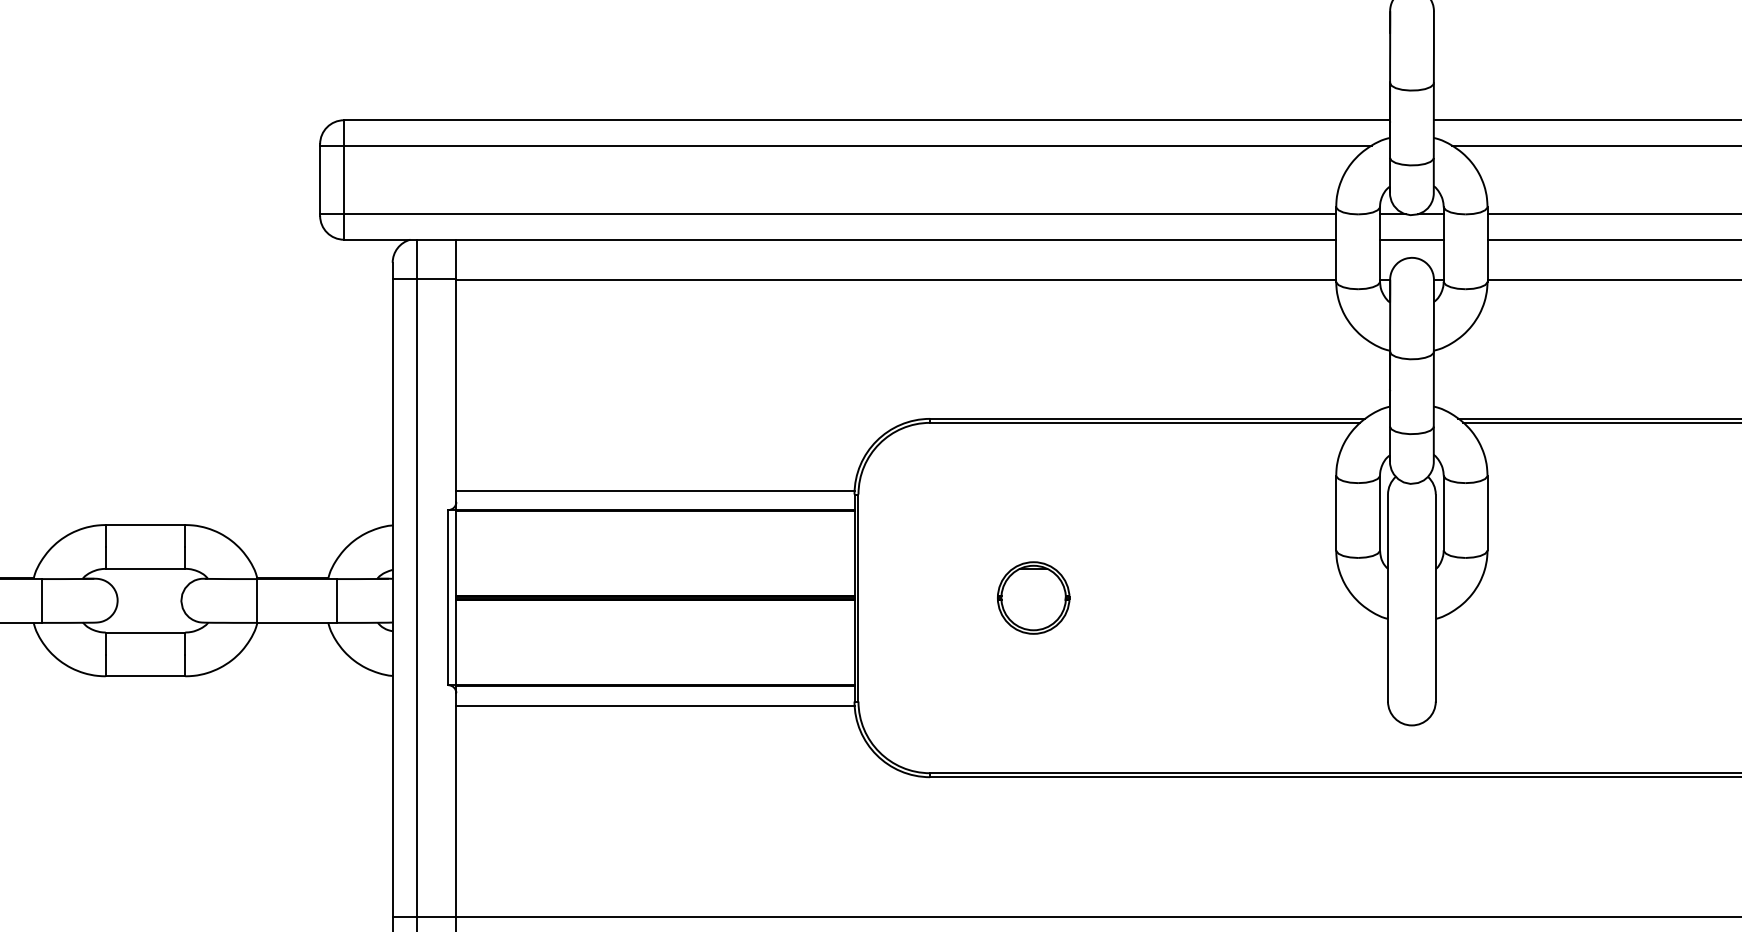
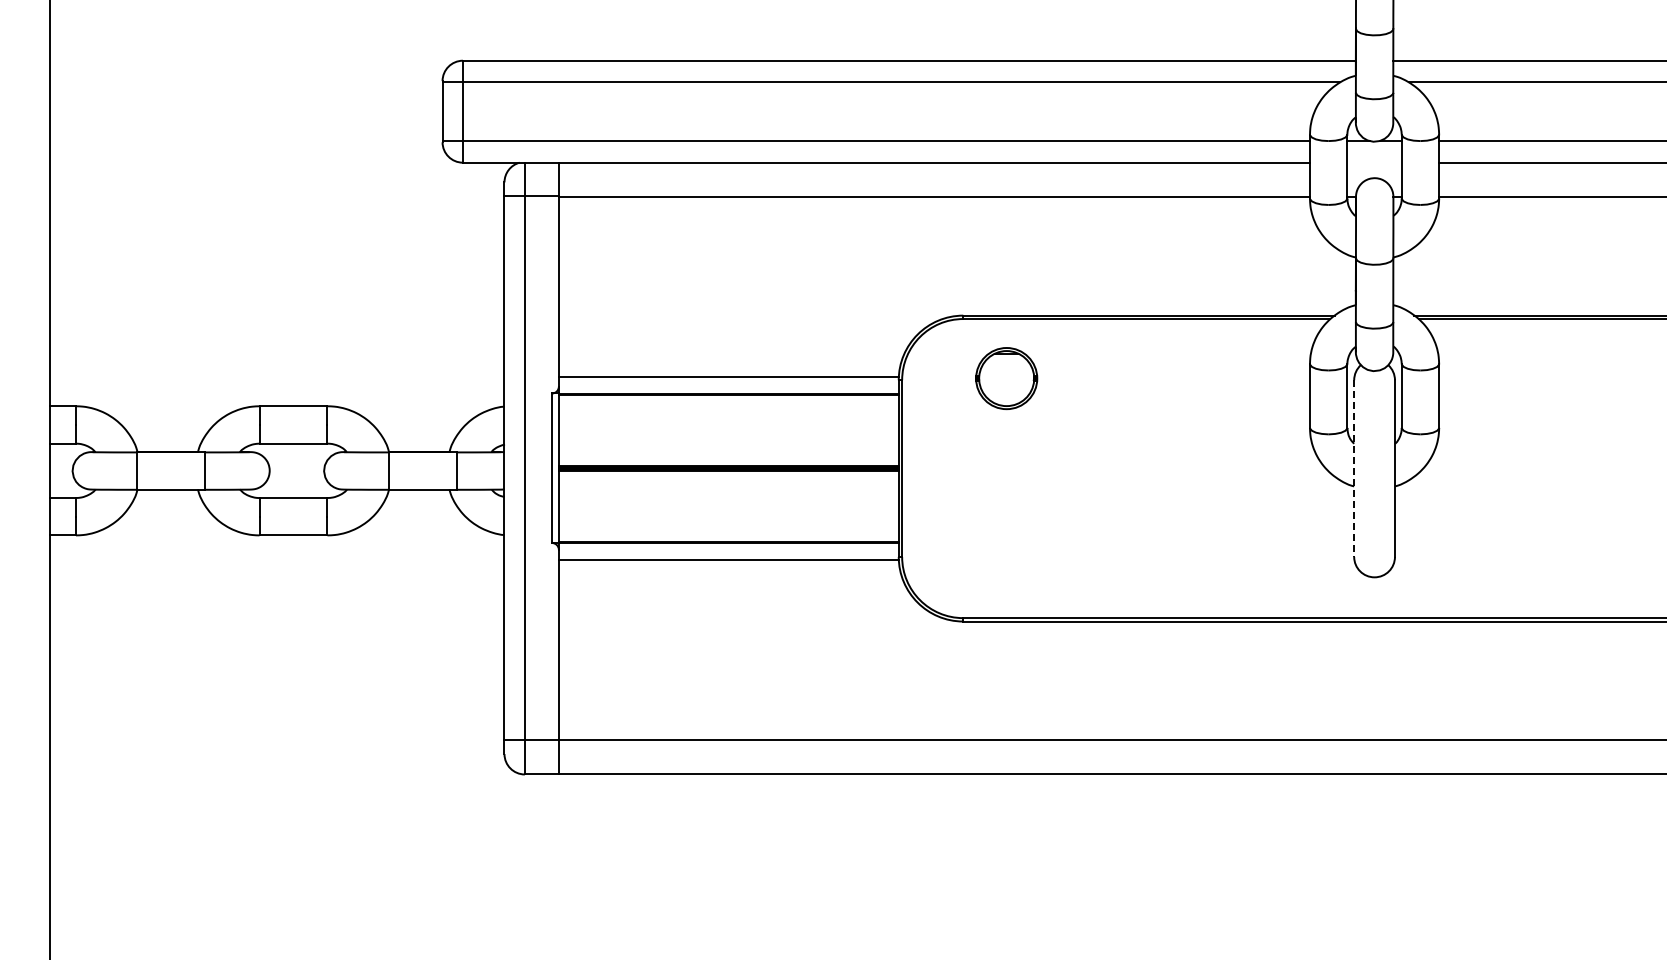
line: (1411, 239) -> (1374, 162), removed
part: (1033, 597) -> (1006, 378), moved
line: (1388, 599) -> (1354, 469), solid -> dashed

